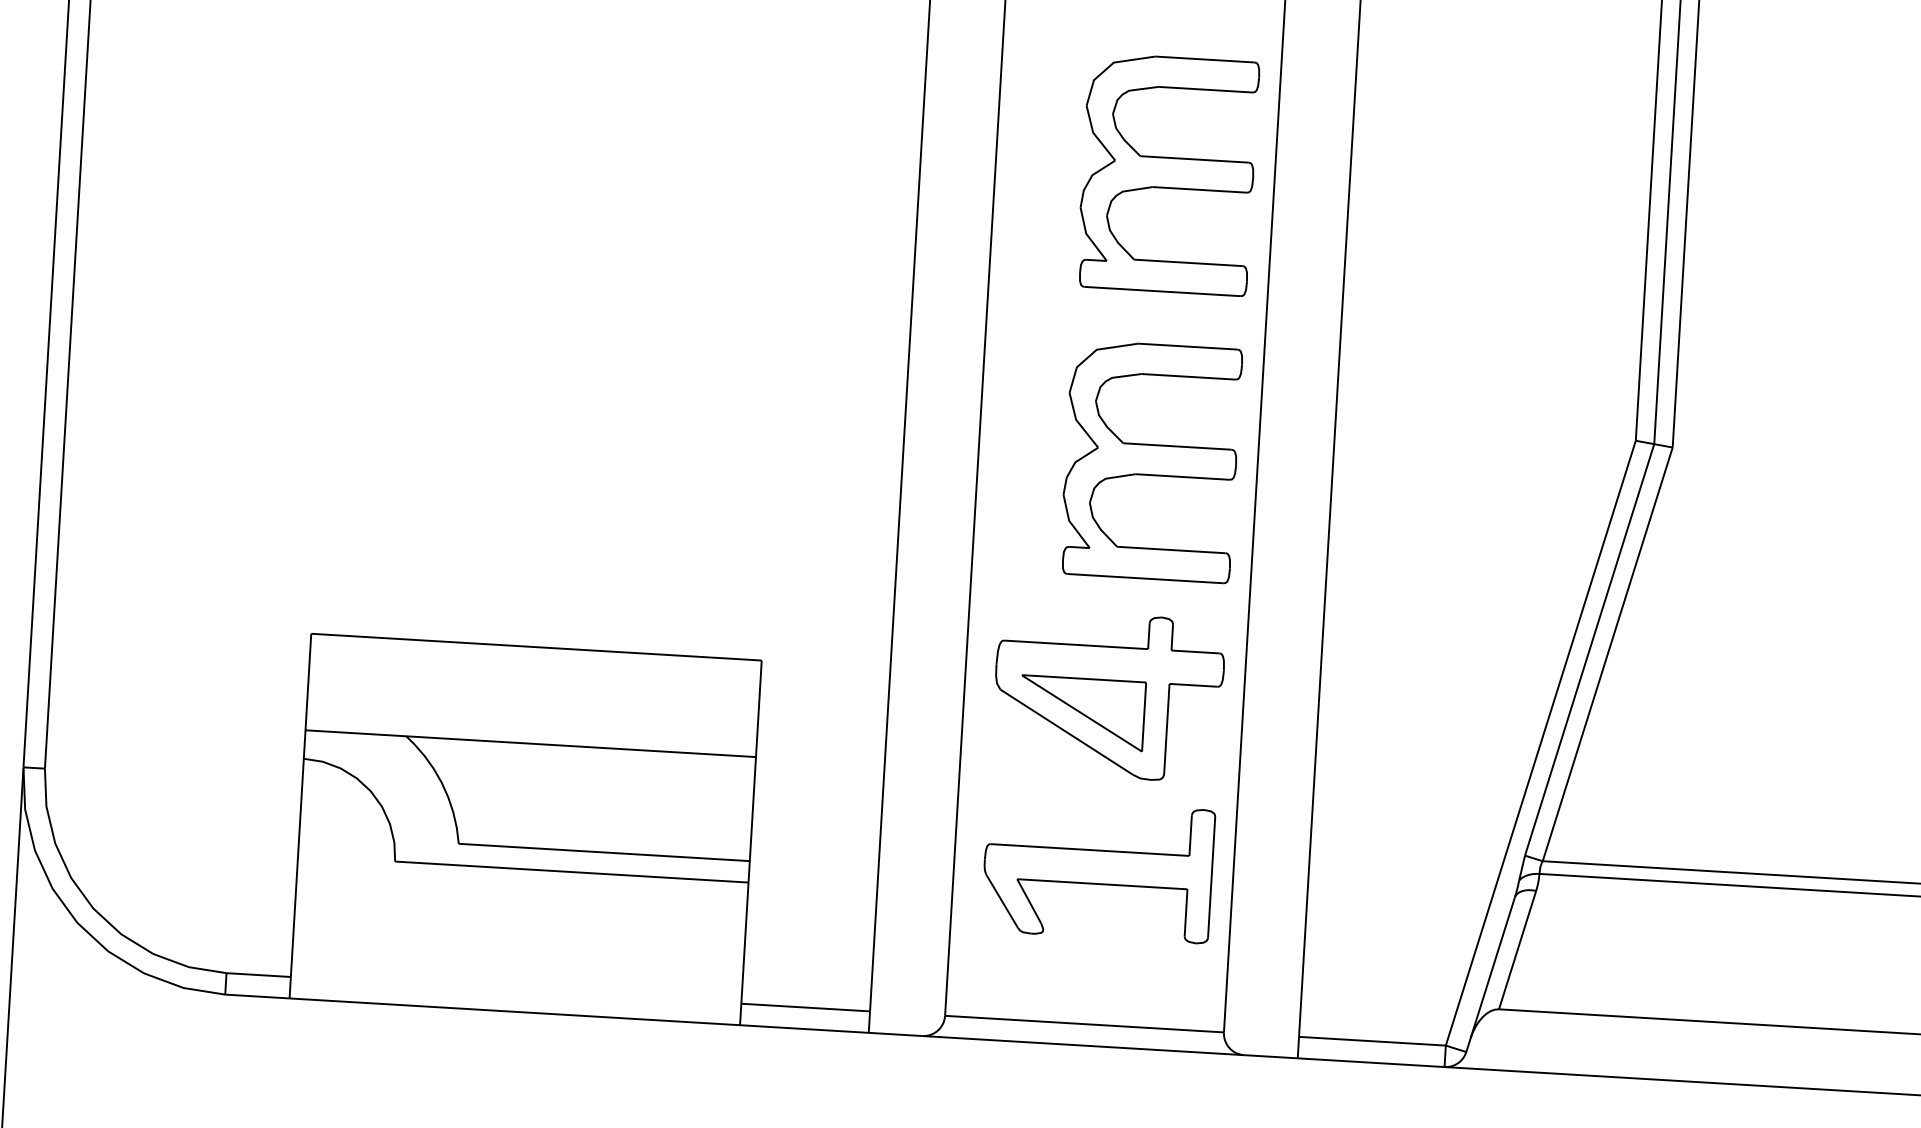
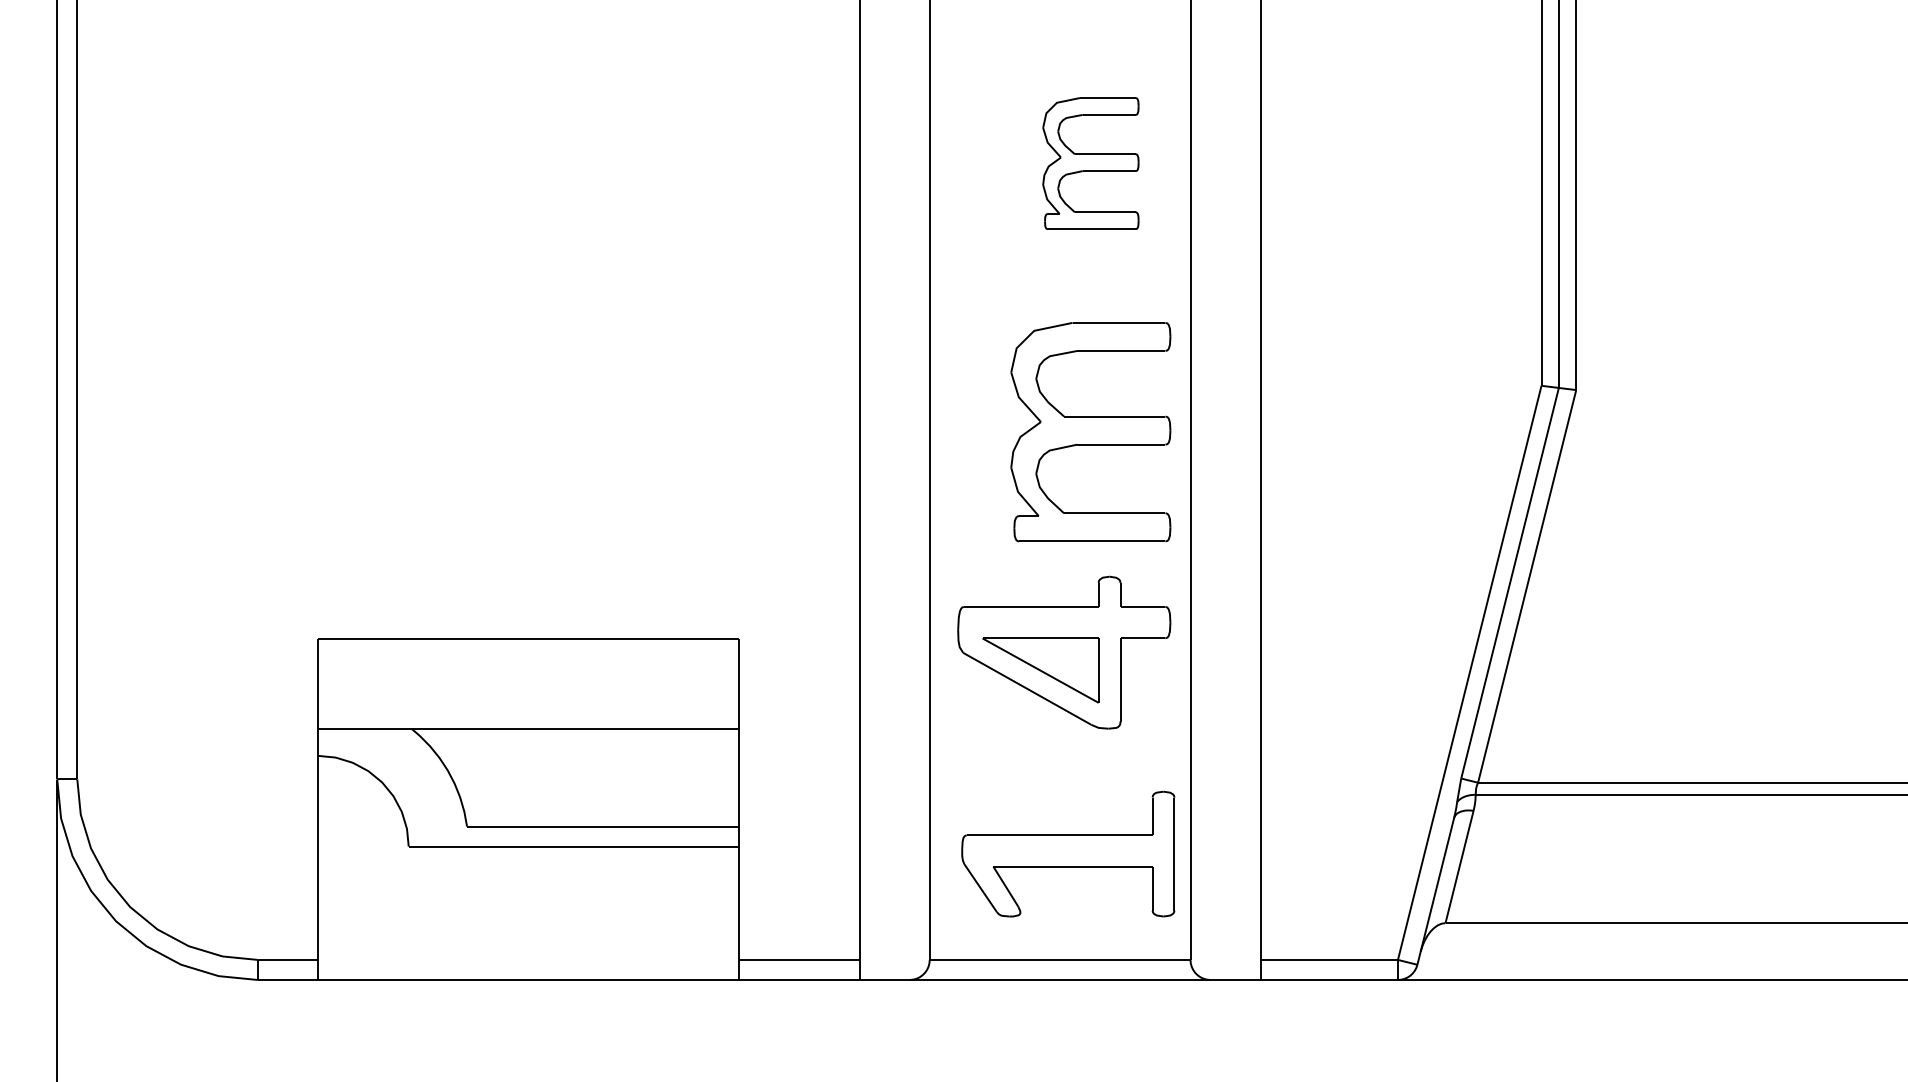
part: (1167, 174) -> (1090, 163), size x0.6
part: (1098, 869) -> (1068, 853), moved

